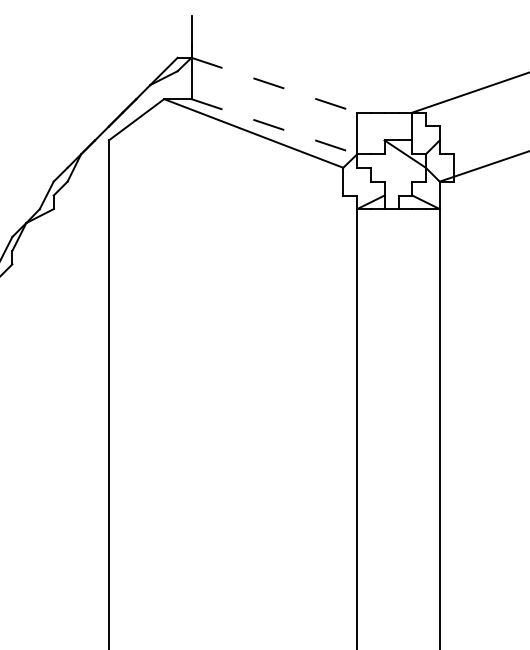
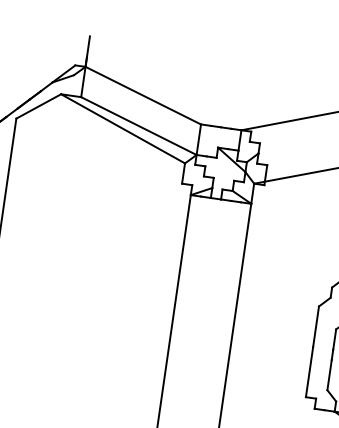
line: (274, 85) -> (143, 95), dashed -> solid
line: (274, 126) -> (139, 125), dashed -> solid

